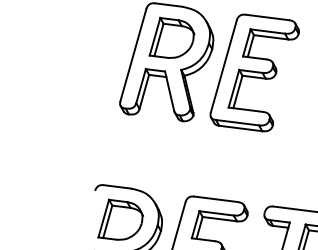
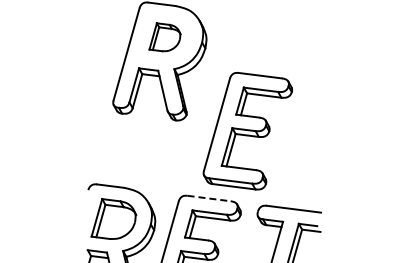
part: (171, 38) -> (164, 37), size x0.7
part: (254, 73) -> (247, 131), moved
line: (216, 199) -> (209, 198), solid -> dashed

